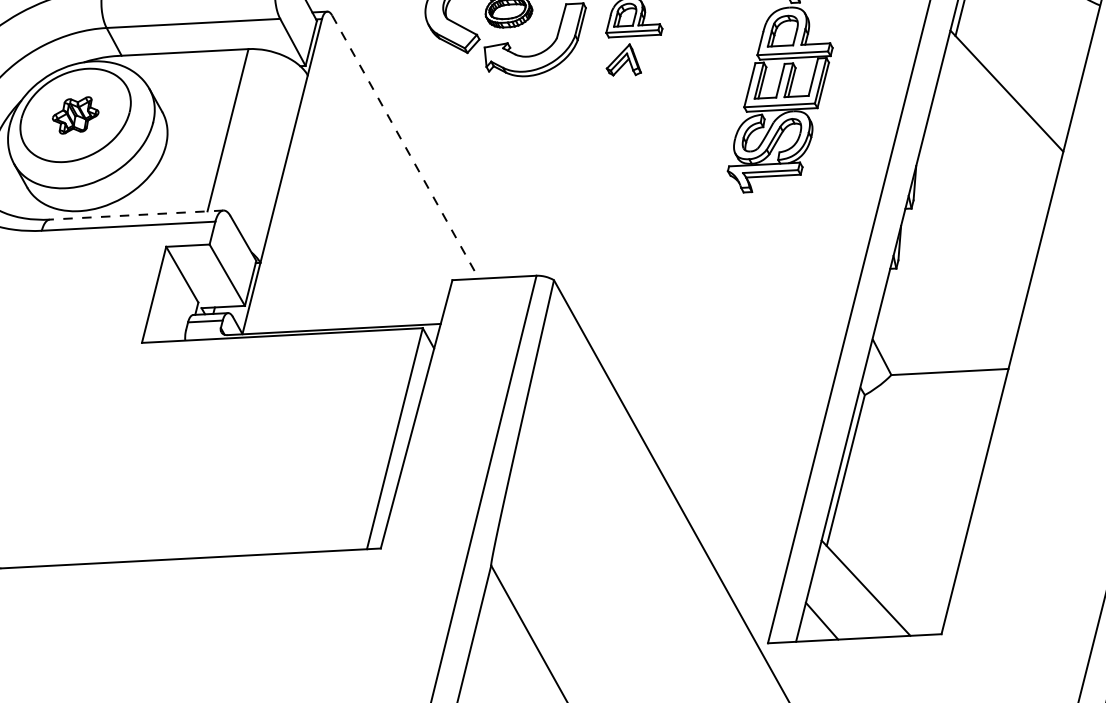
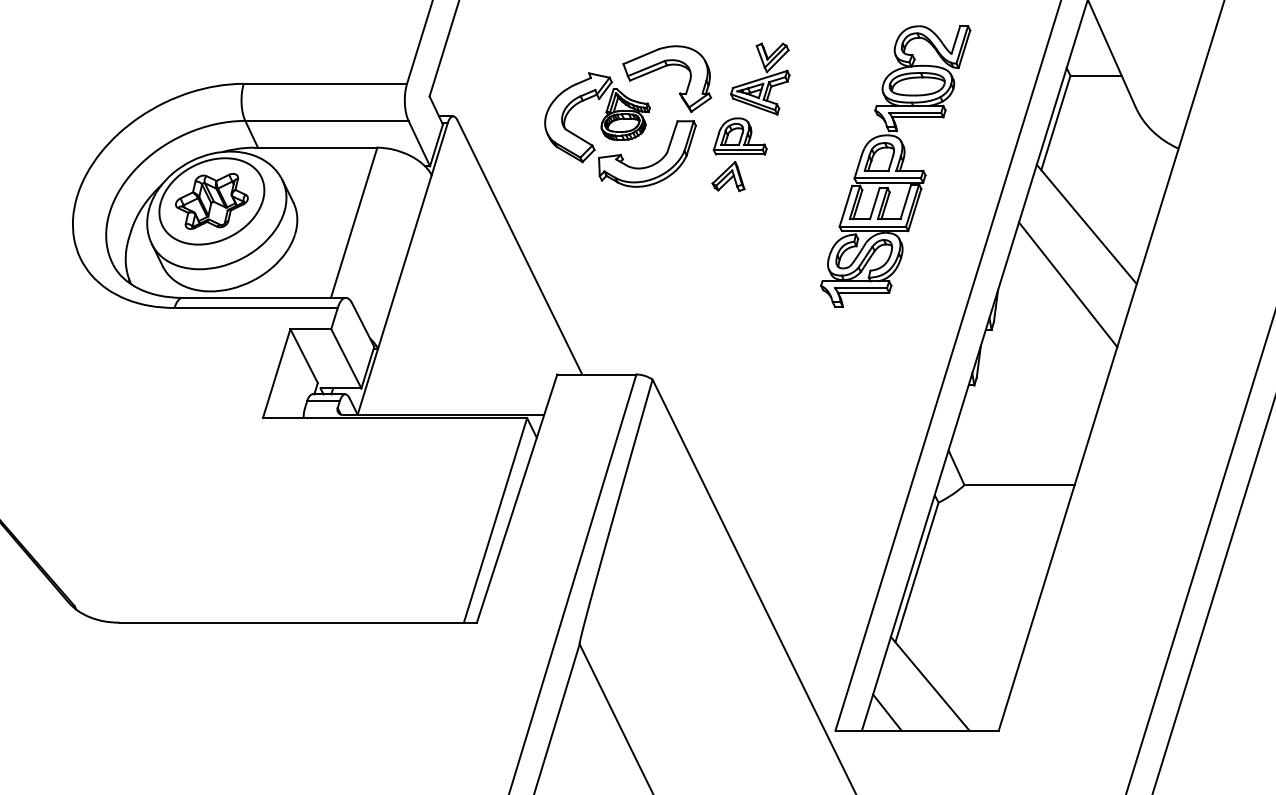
part: (75, 115) -> (211, 201), size x1.67
line: (405, 147) -> (519, 247), dashed -> solid
line: (990, 156) -> (1068, 284), added
line: (136, 214) -> (264, 297), dashed -> solid

